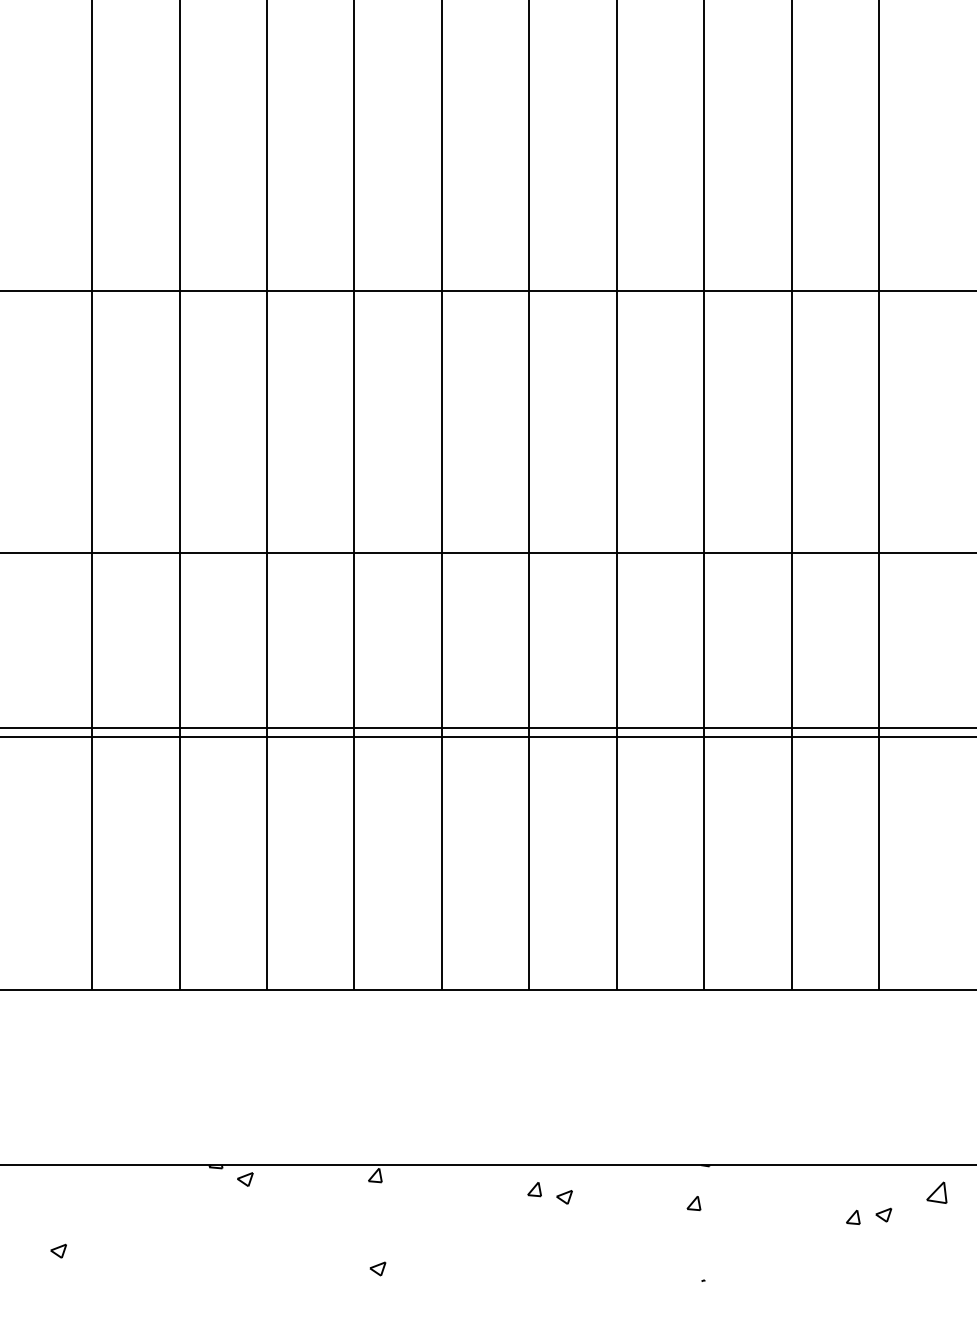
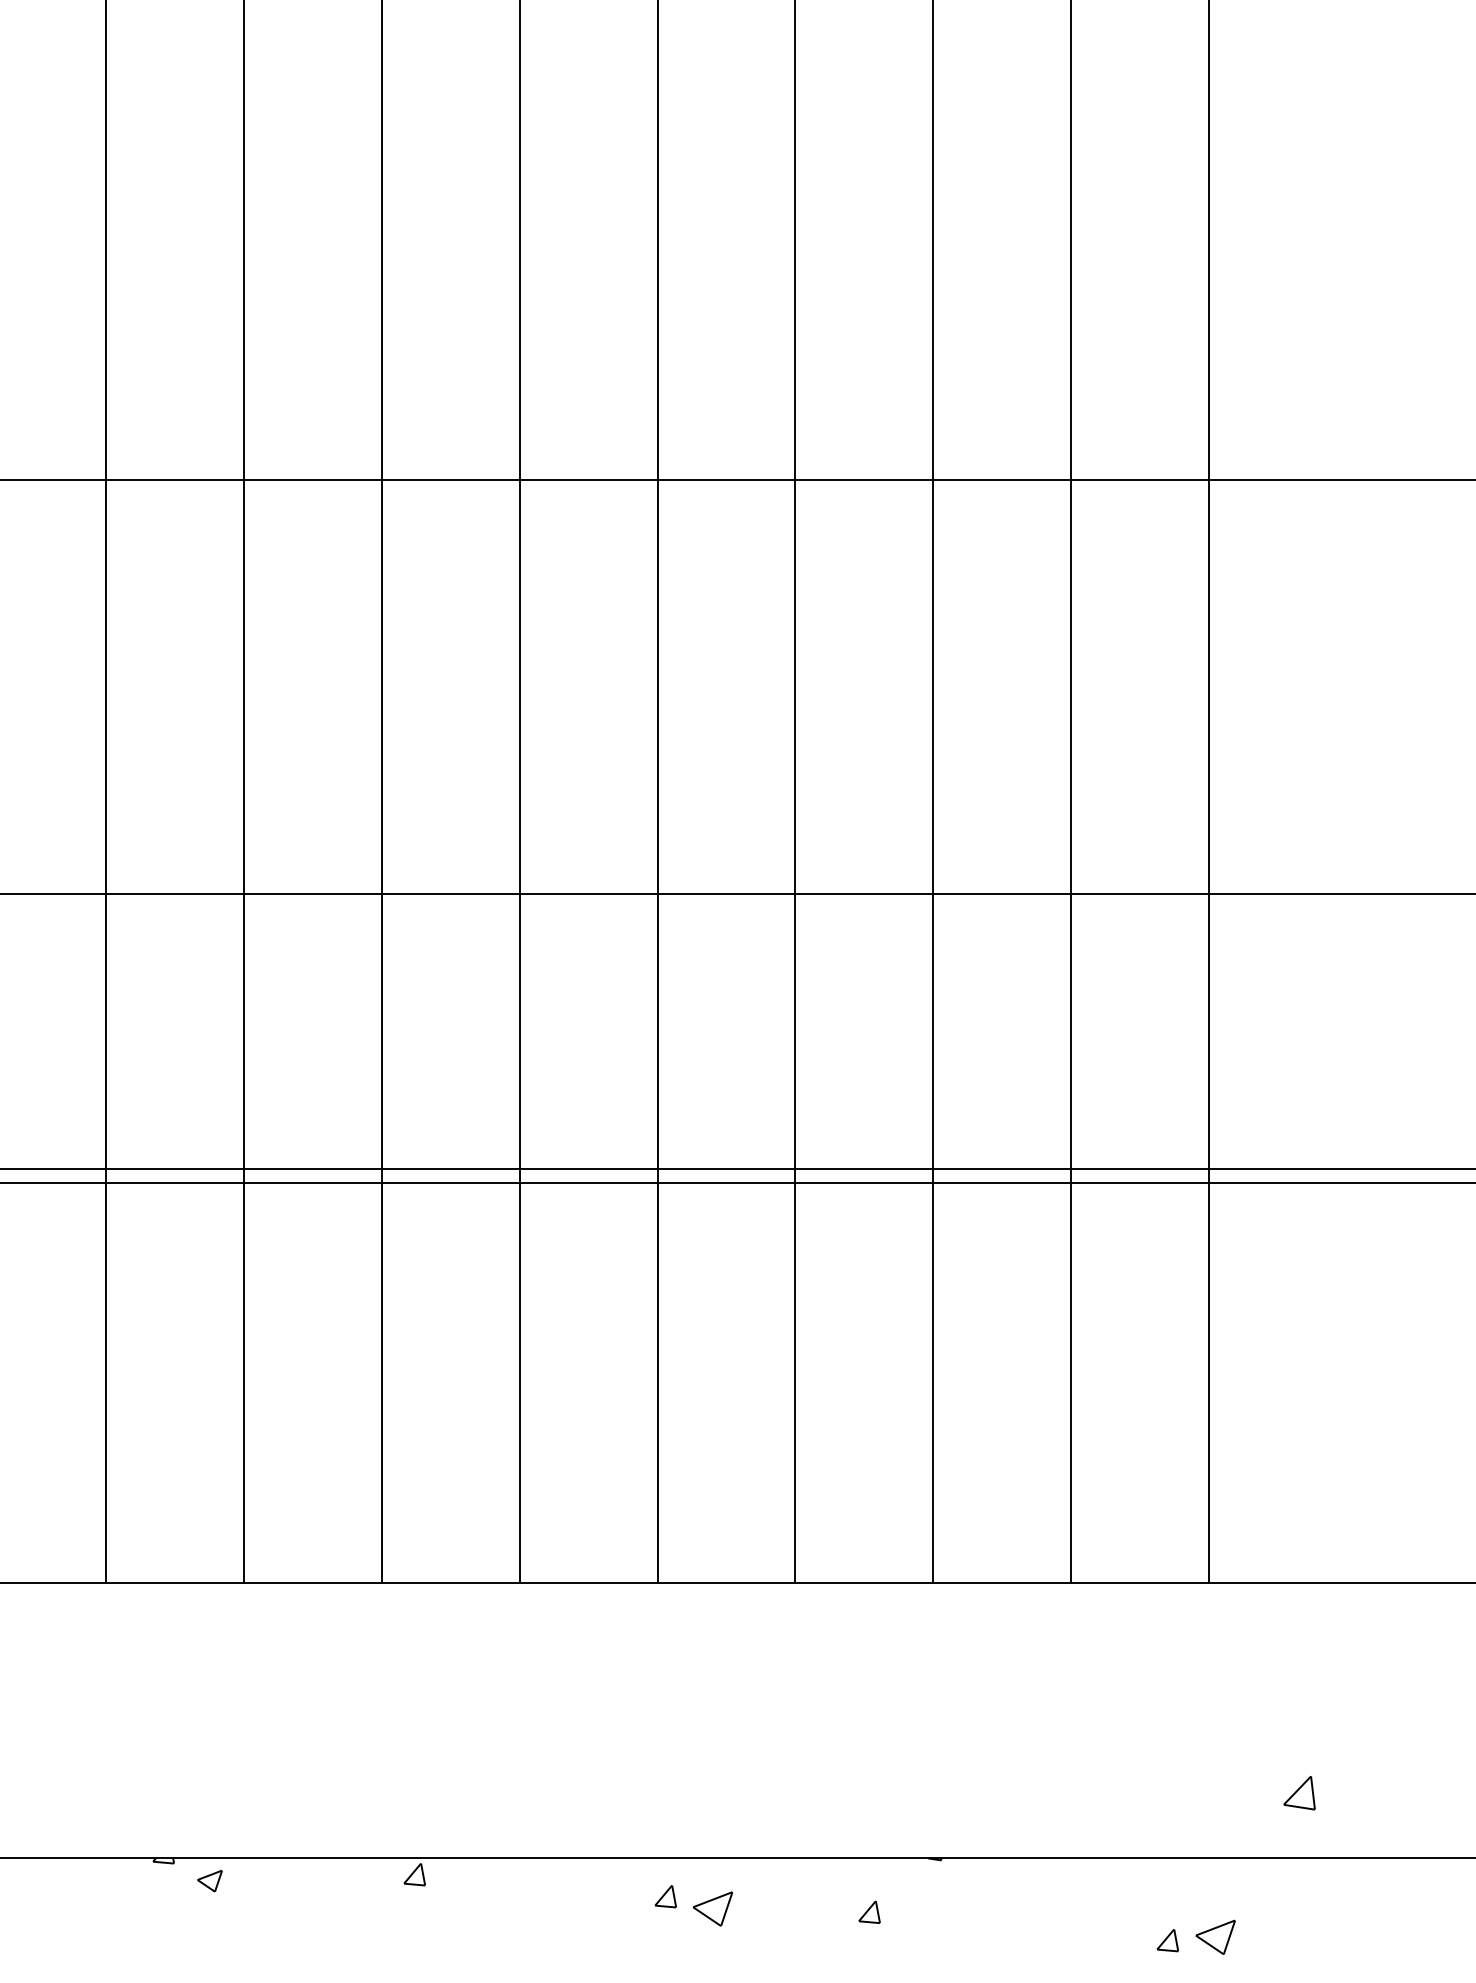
part: (936, 1192) -> (1299, 1792), moved
part: (564, 1197) -> (712, 1909), size x1.6
part: (693, 1203) -> (868, 1912), moved
part: (883, 1214) -> (1215, 1936), size x1.6

